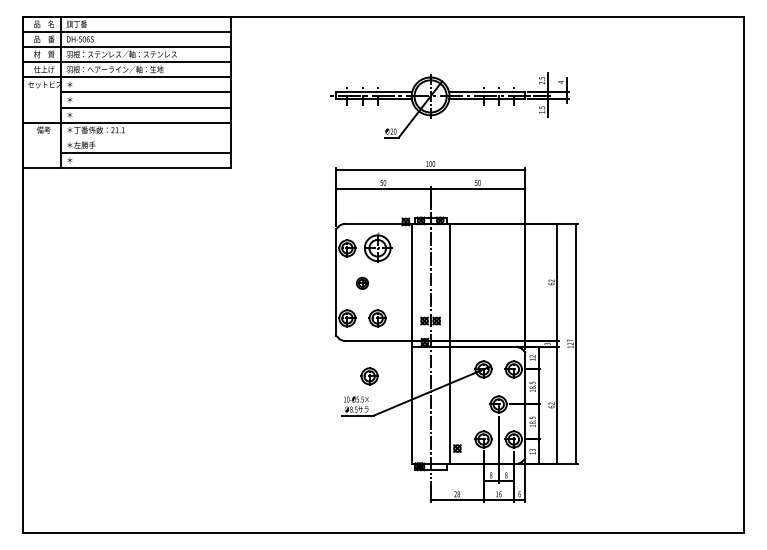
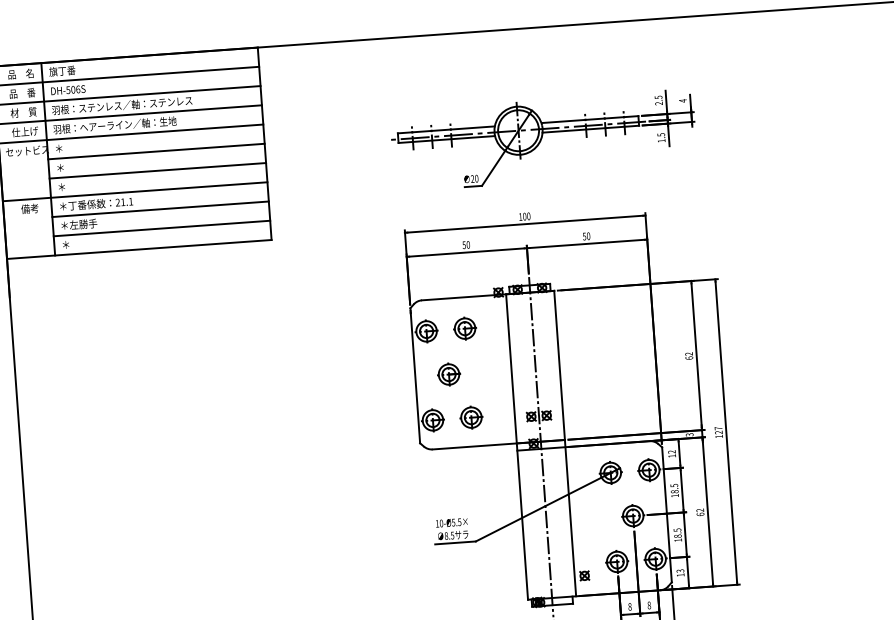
line: (145, 137) -> (159, 208), added
part: (377, 248) -> (464, 328), size x0.62
part: (362, 283) -> (449, 374), size x1.43
part: (369, 376) -> (466, 492), removed

